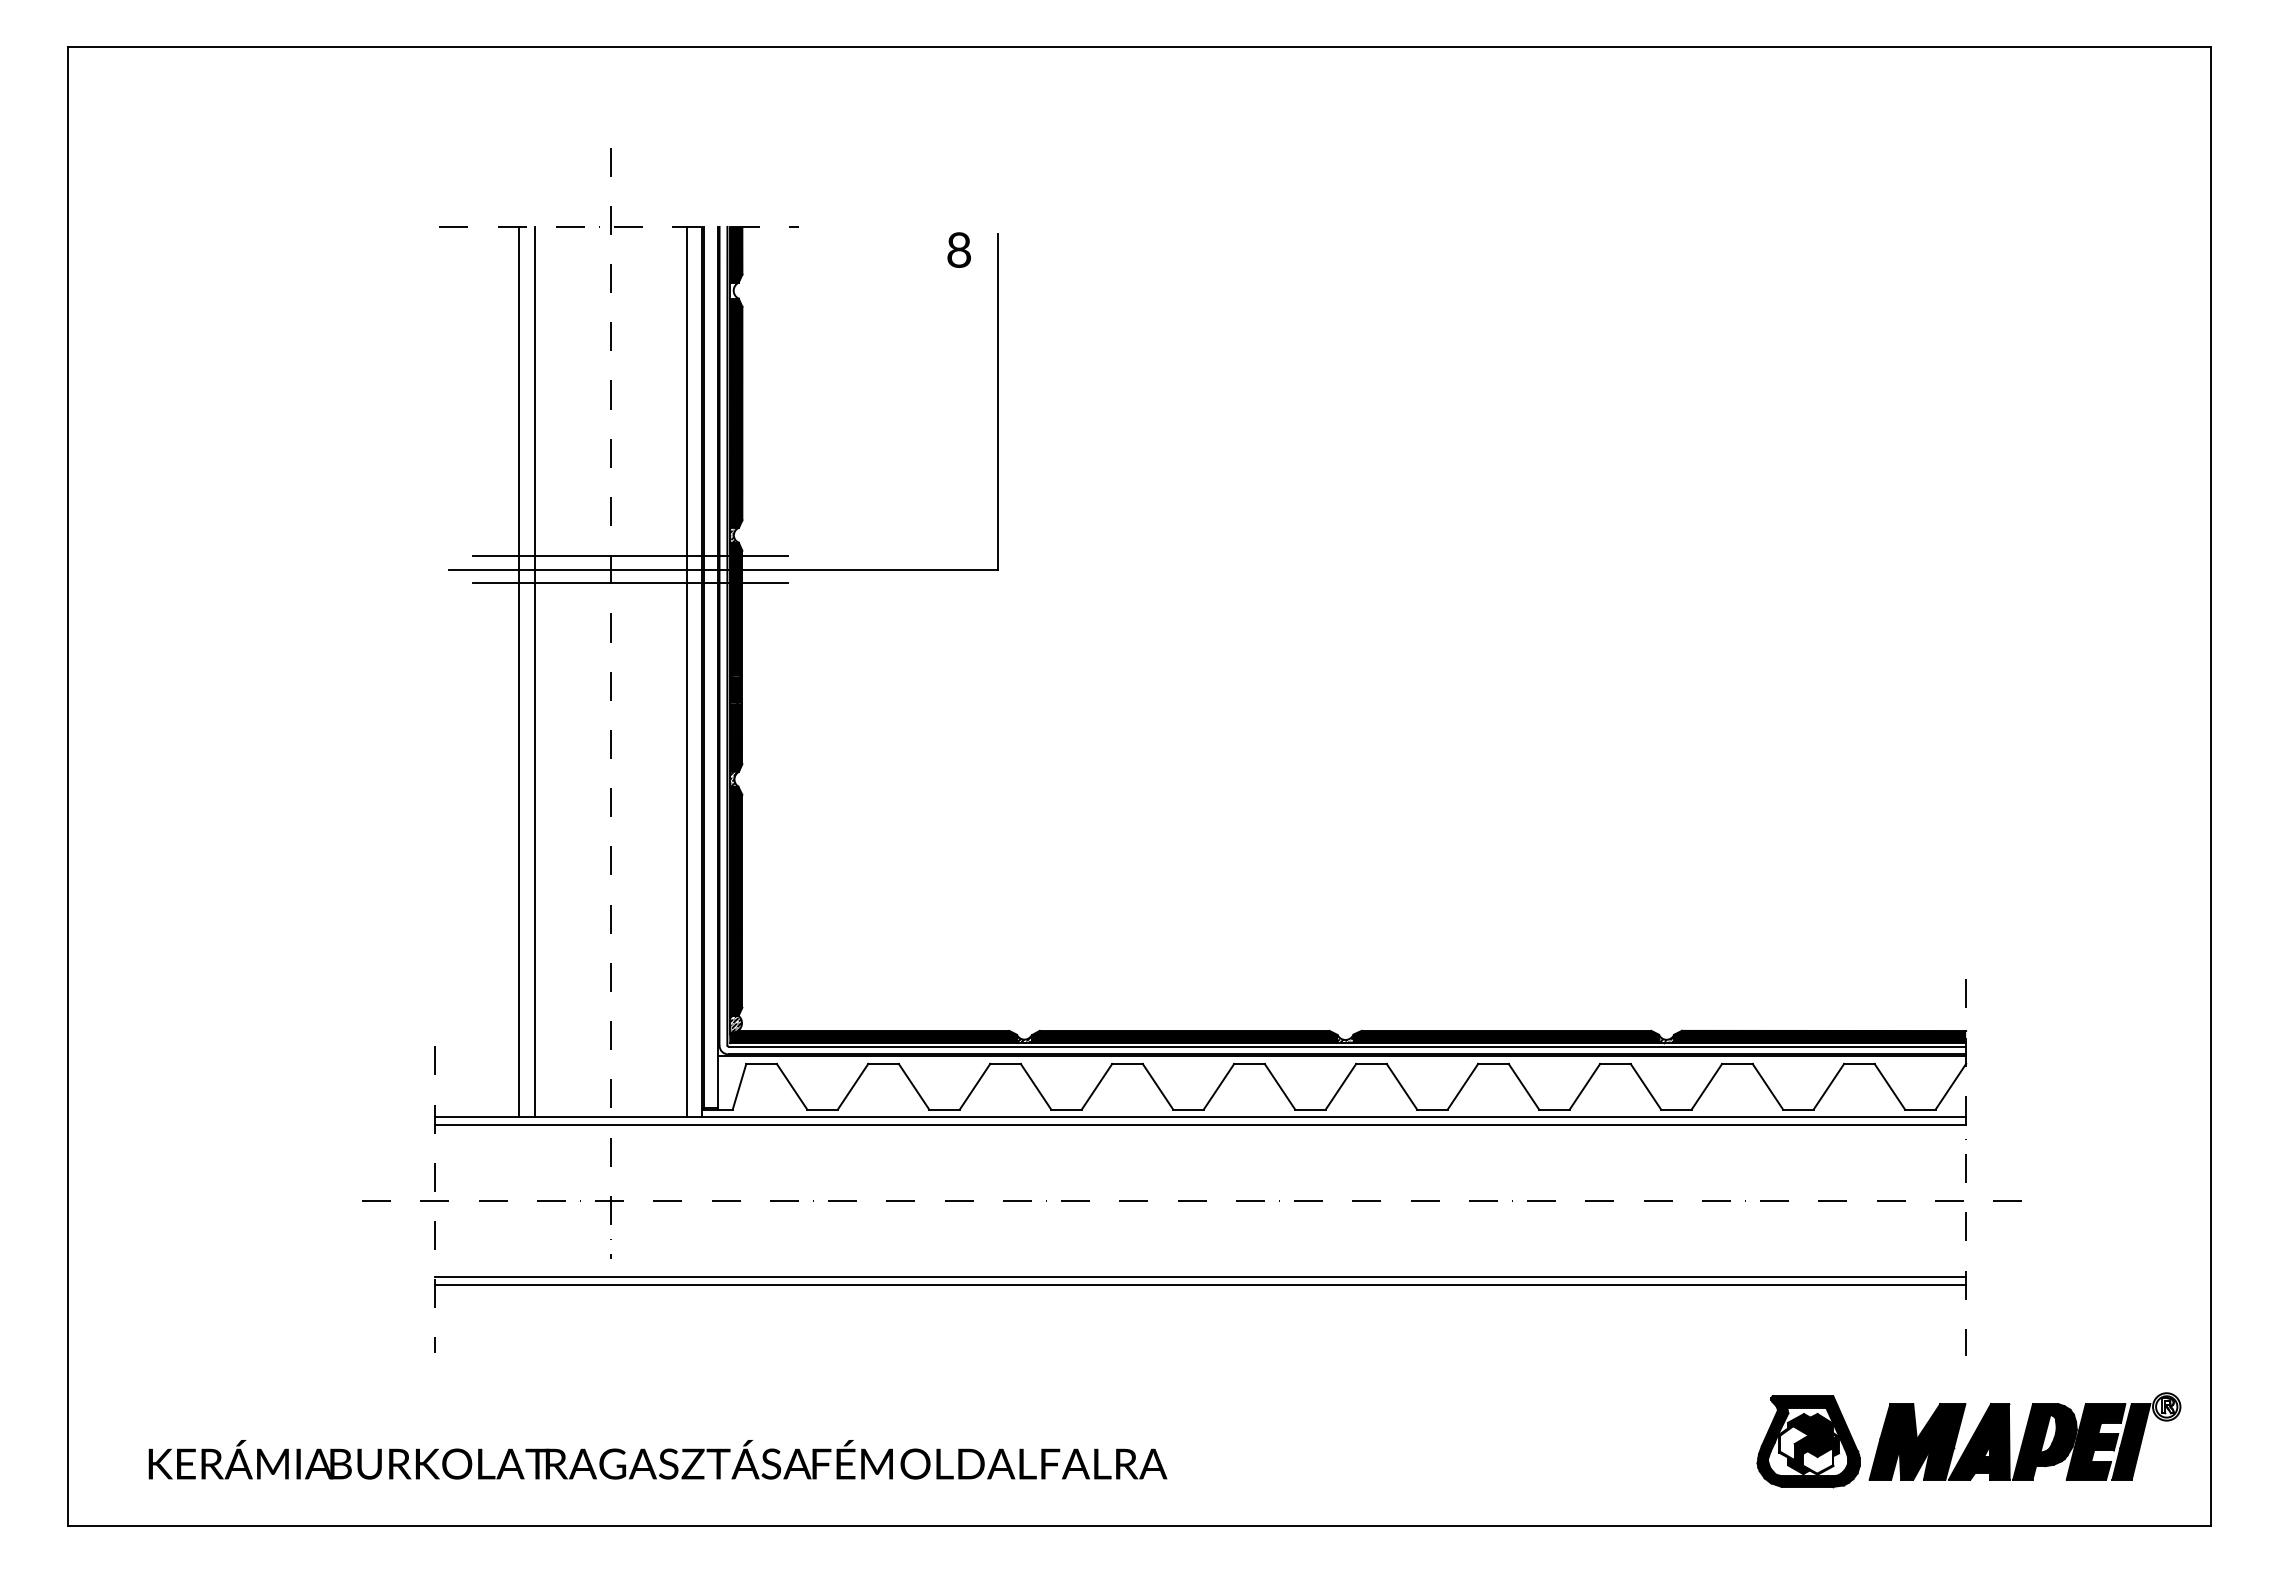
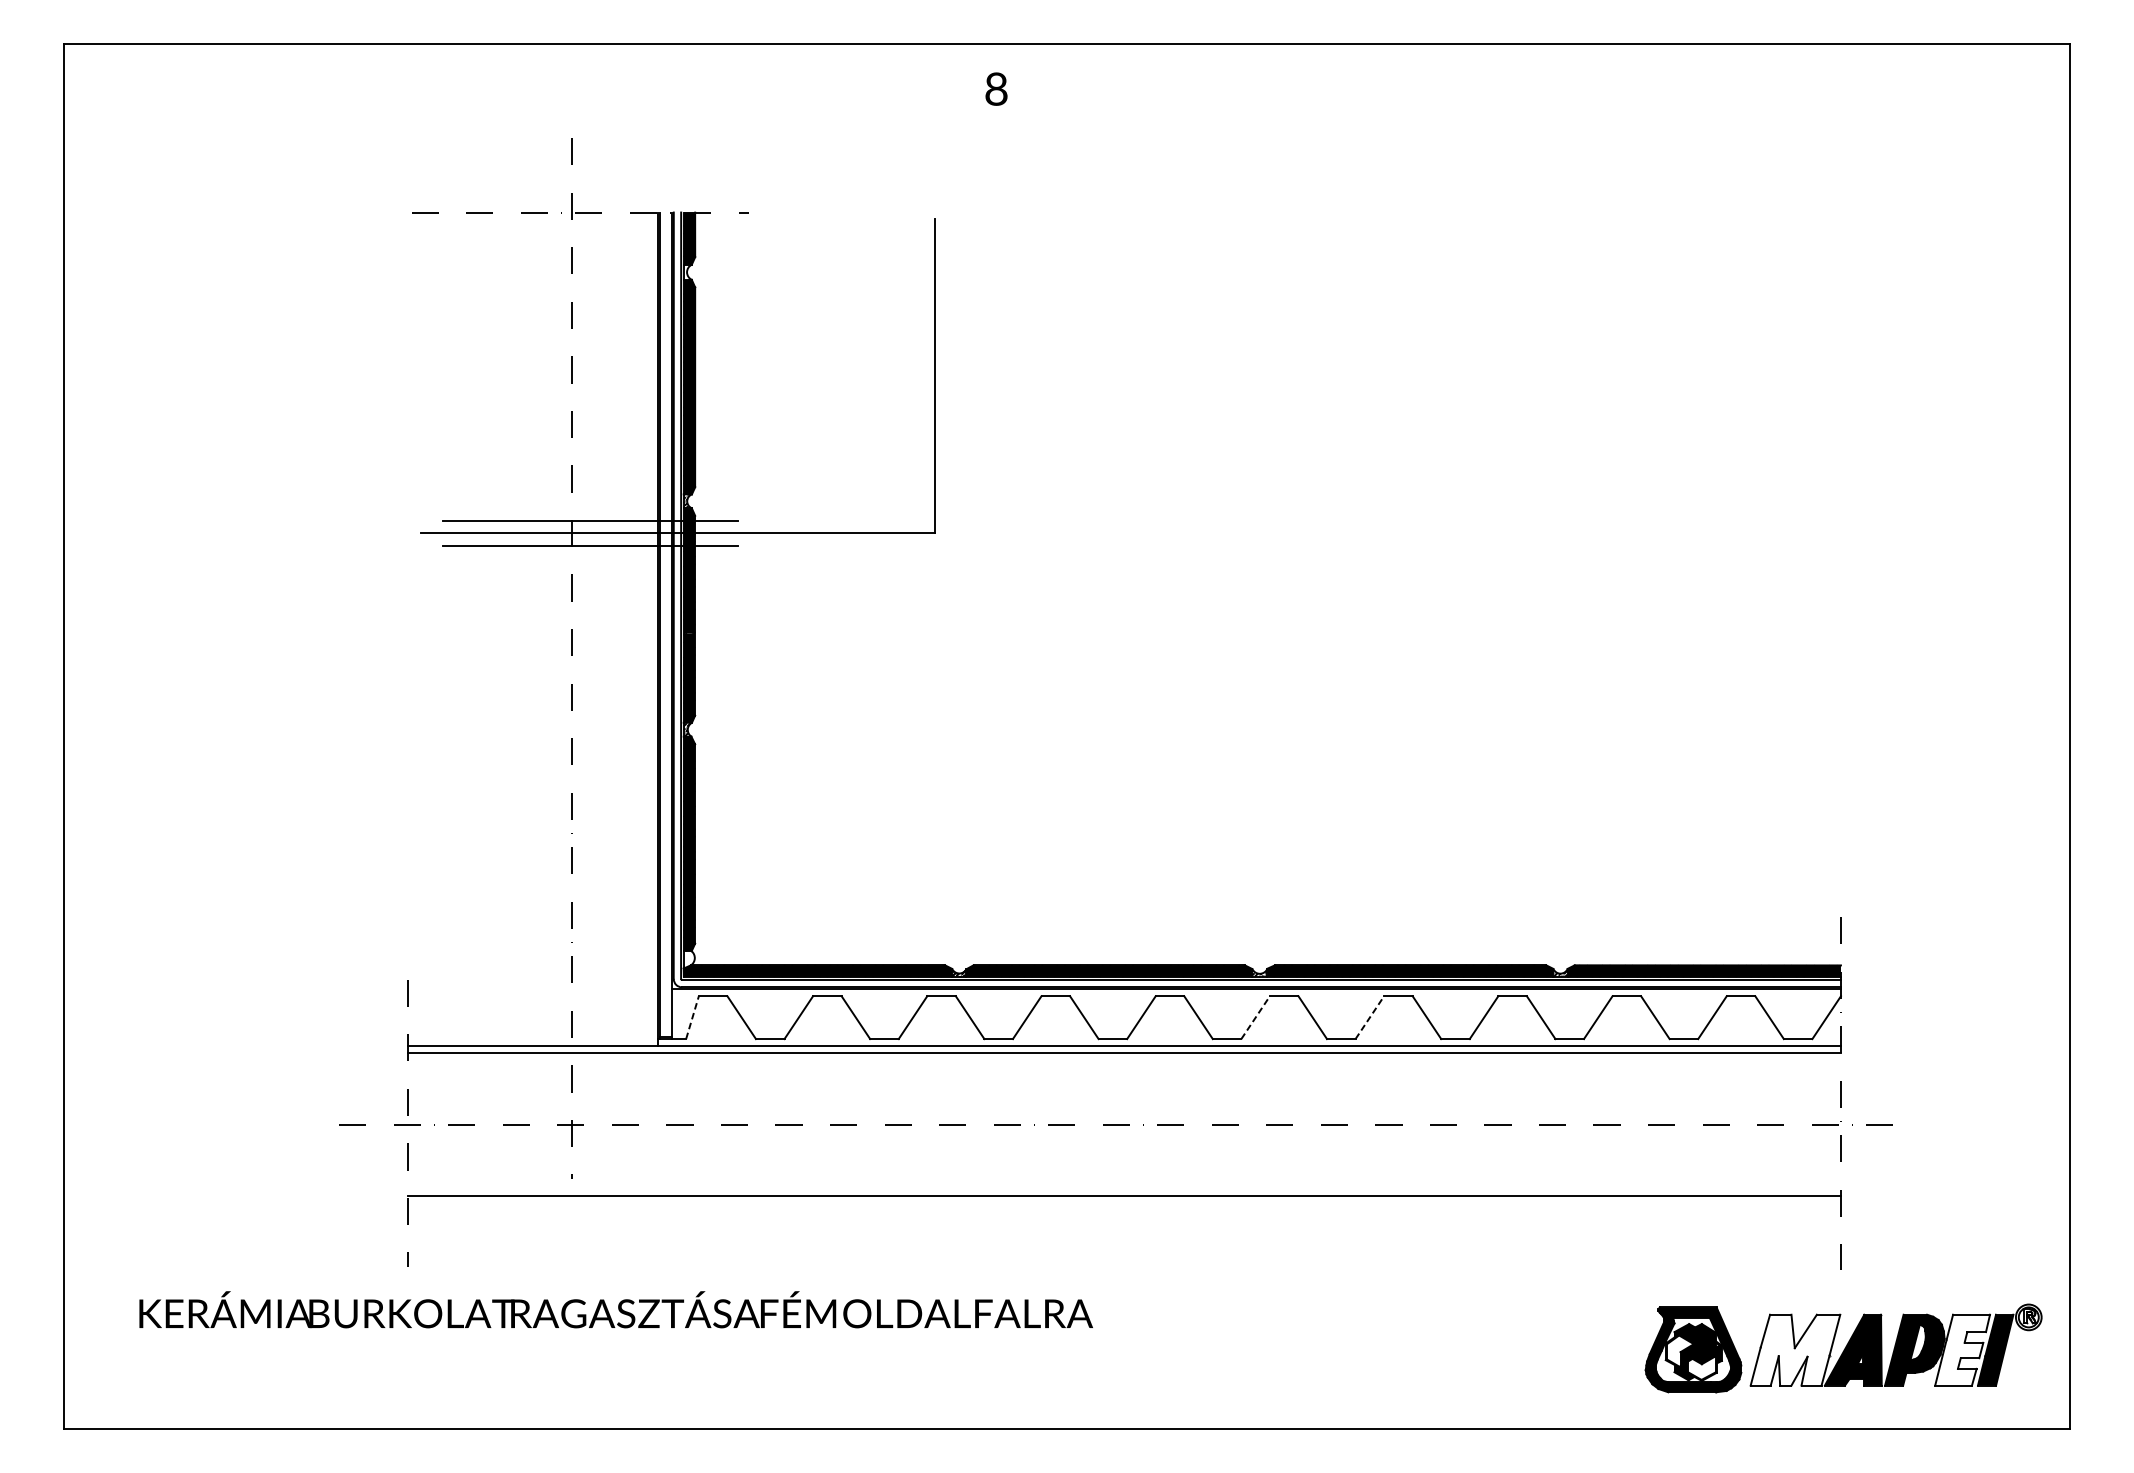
text: (958, 249) -> (995, 88), moved
line: (519, 671) -> (486, 628), removed
line: (534, 671) -> (500, 628), removed
line: (687, 671) -> (643, 628), removed
hatch: (735, 1024) -> (688, 959), removed
line: (739, 1086) -> (692, 1017), solid -> dashed
line: (1341, 1086) -> (1256, 1017), solid -> dashed
line: (1463, 1086) -> (1370, 1017), solid -> dashed
line: (1200, 1284) -> (1124, 1202), removed
fill: (1917, 1441) -> (1795, 1349), removed
fill: (2095, 1441) -> (1962, 1349), removed
text: (657, 1459) -> (615, 1309), moved

